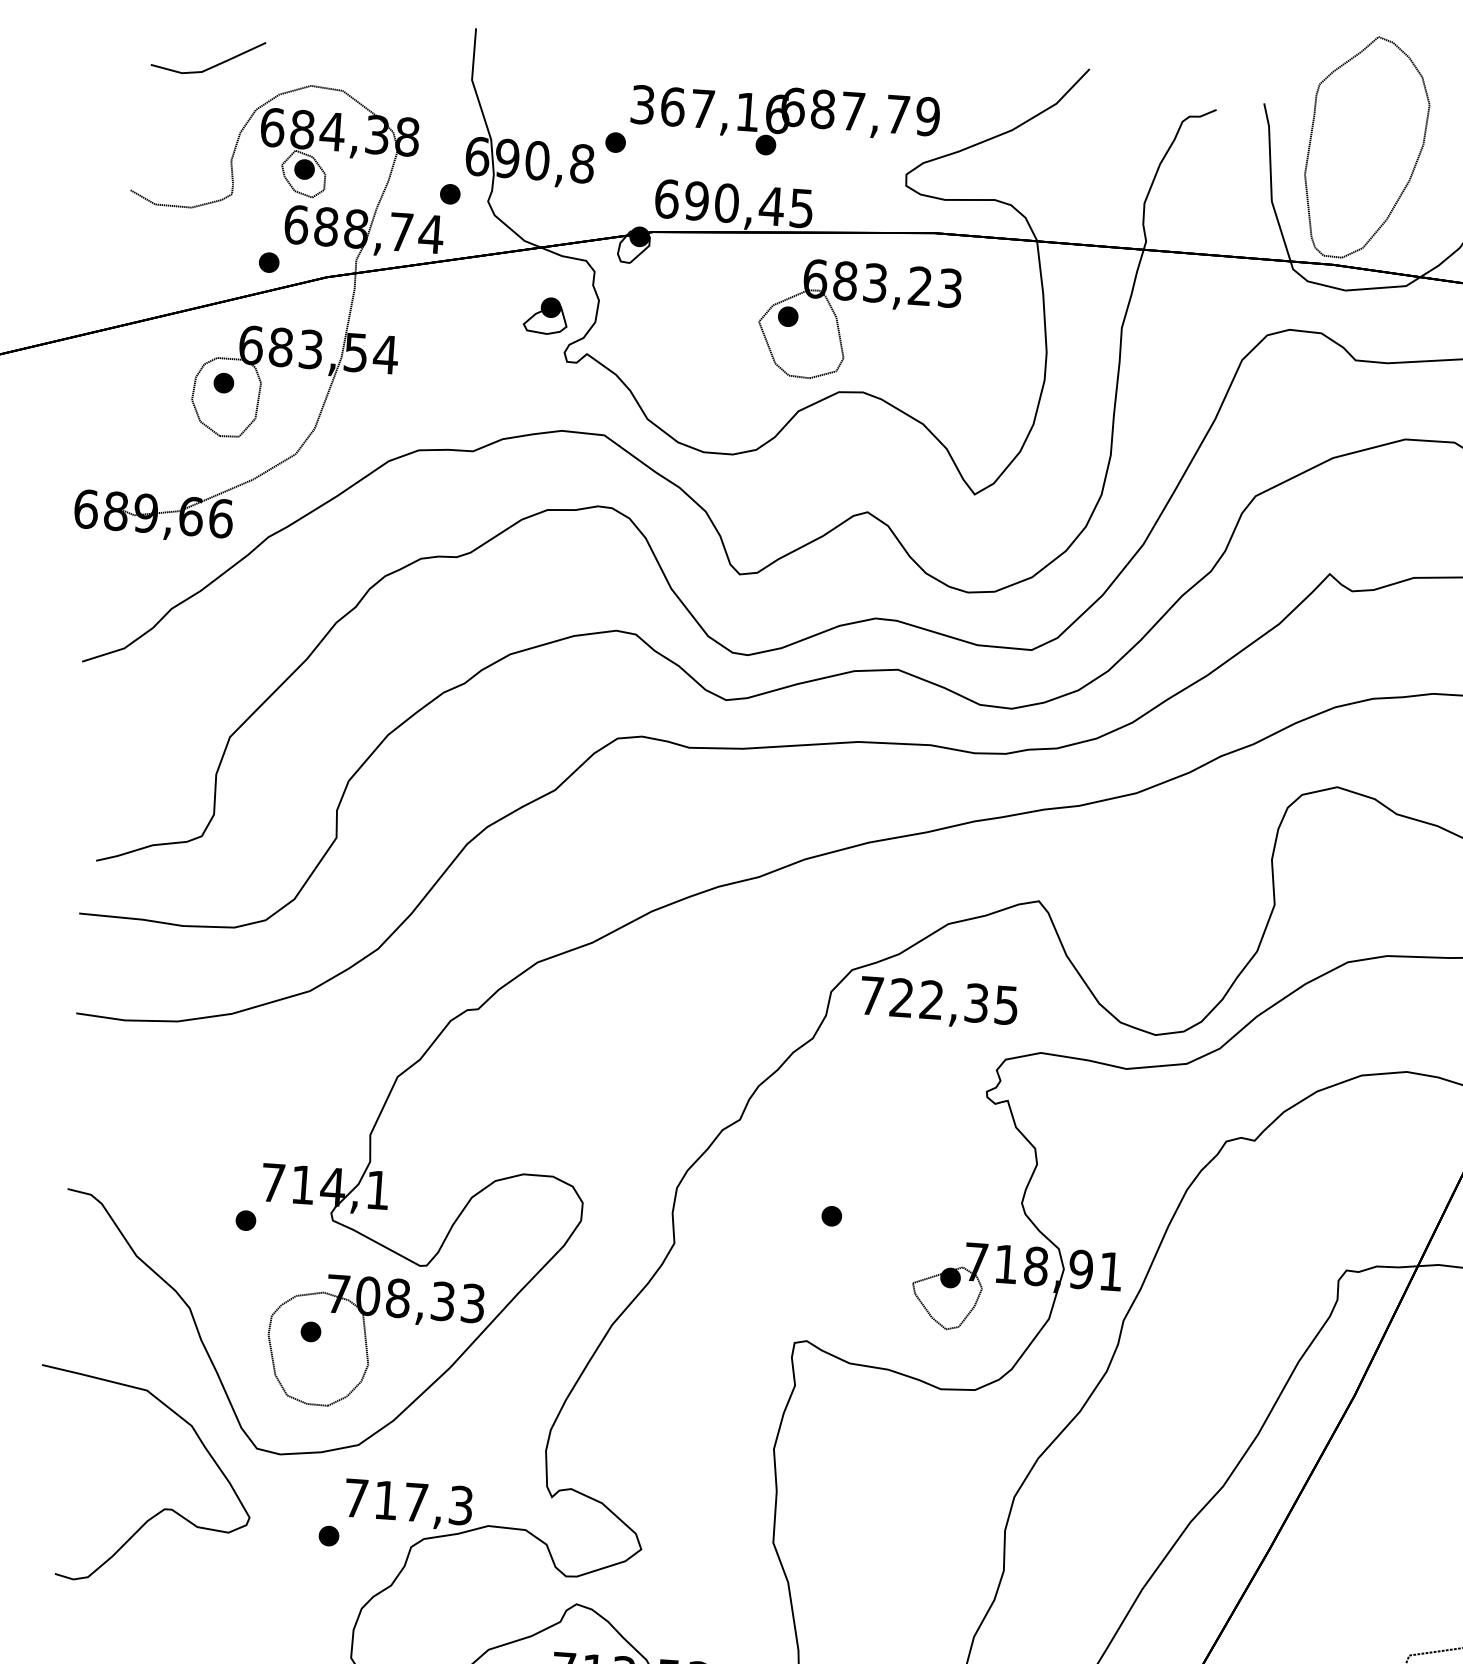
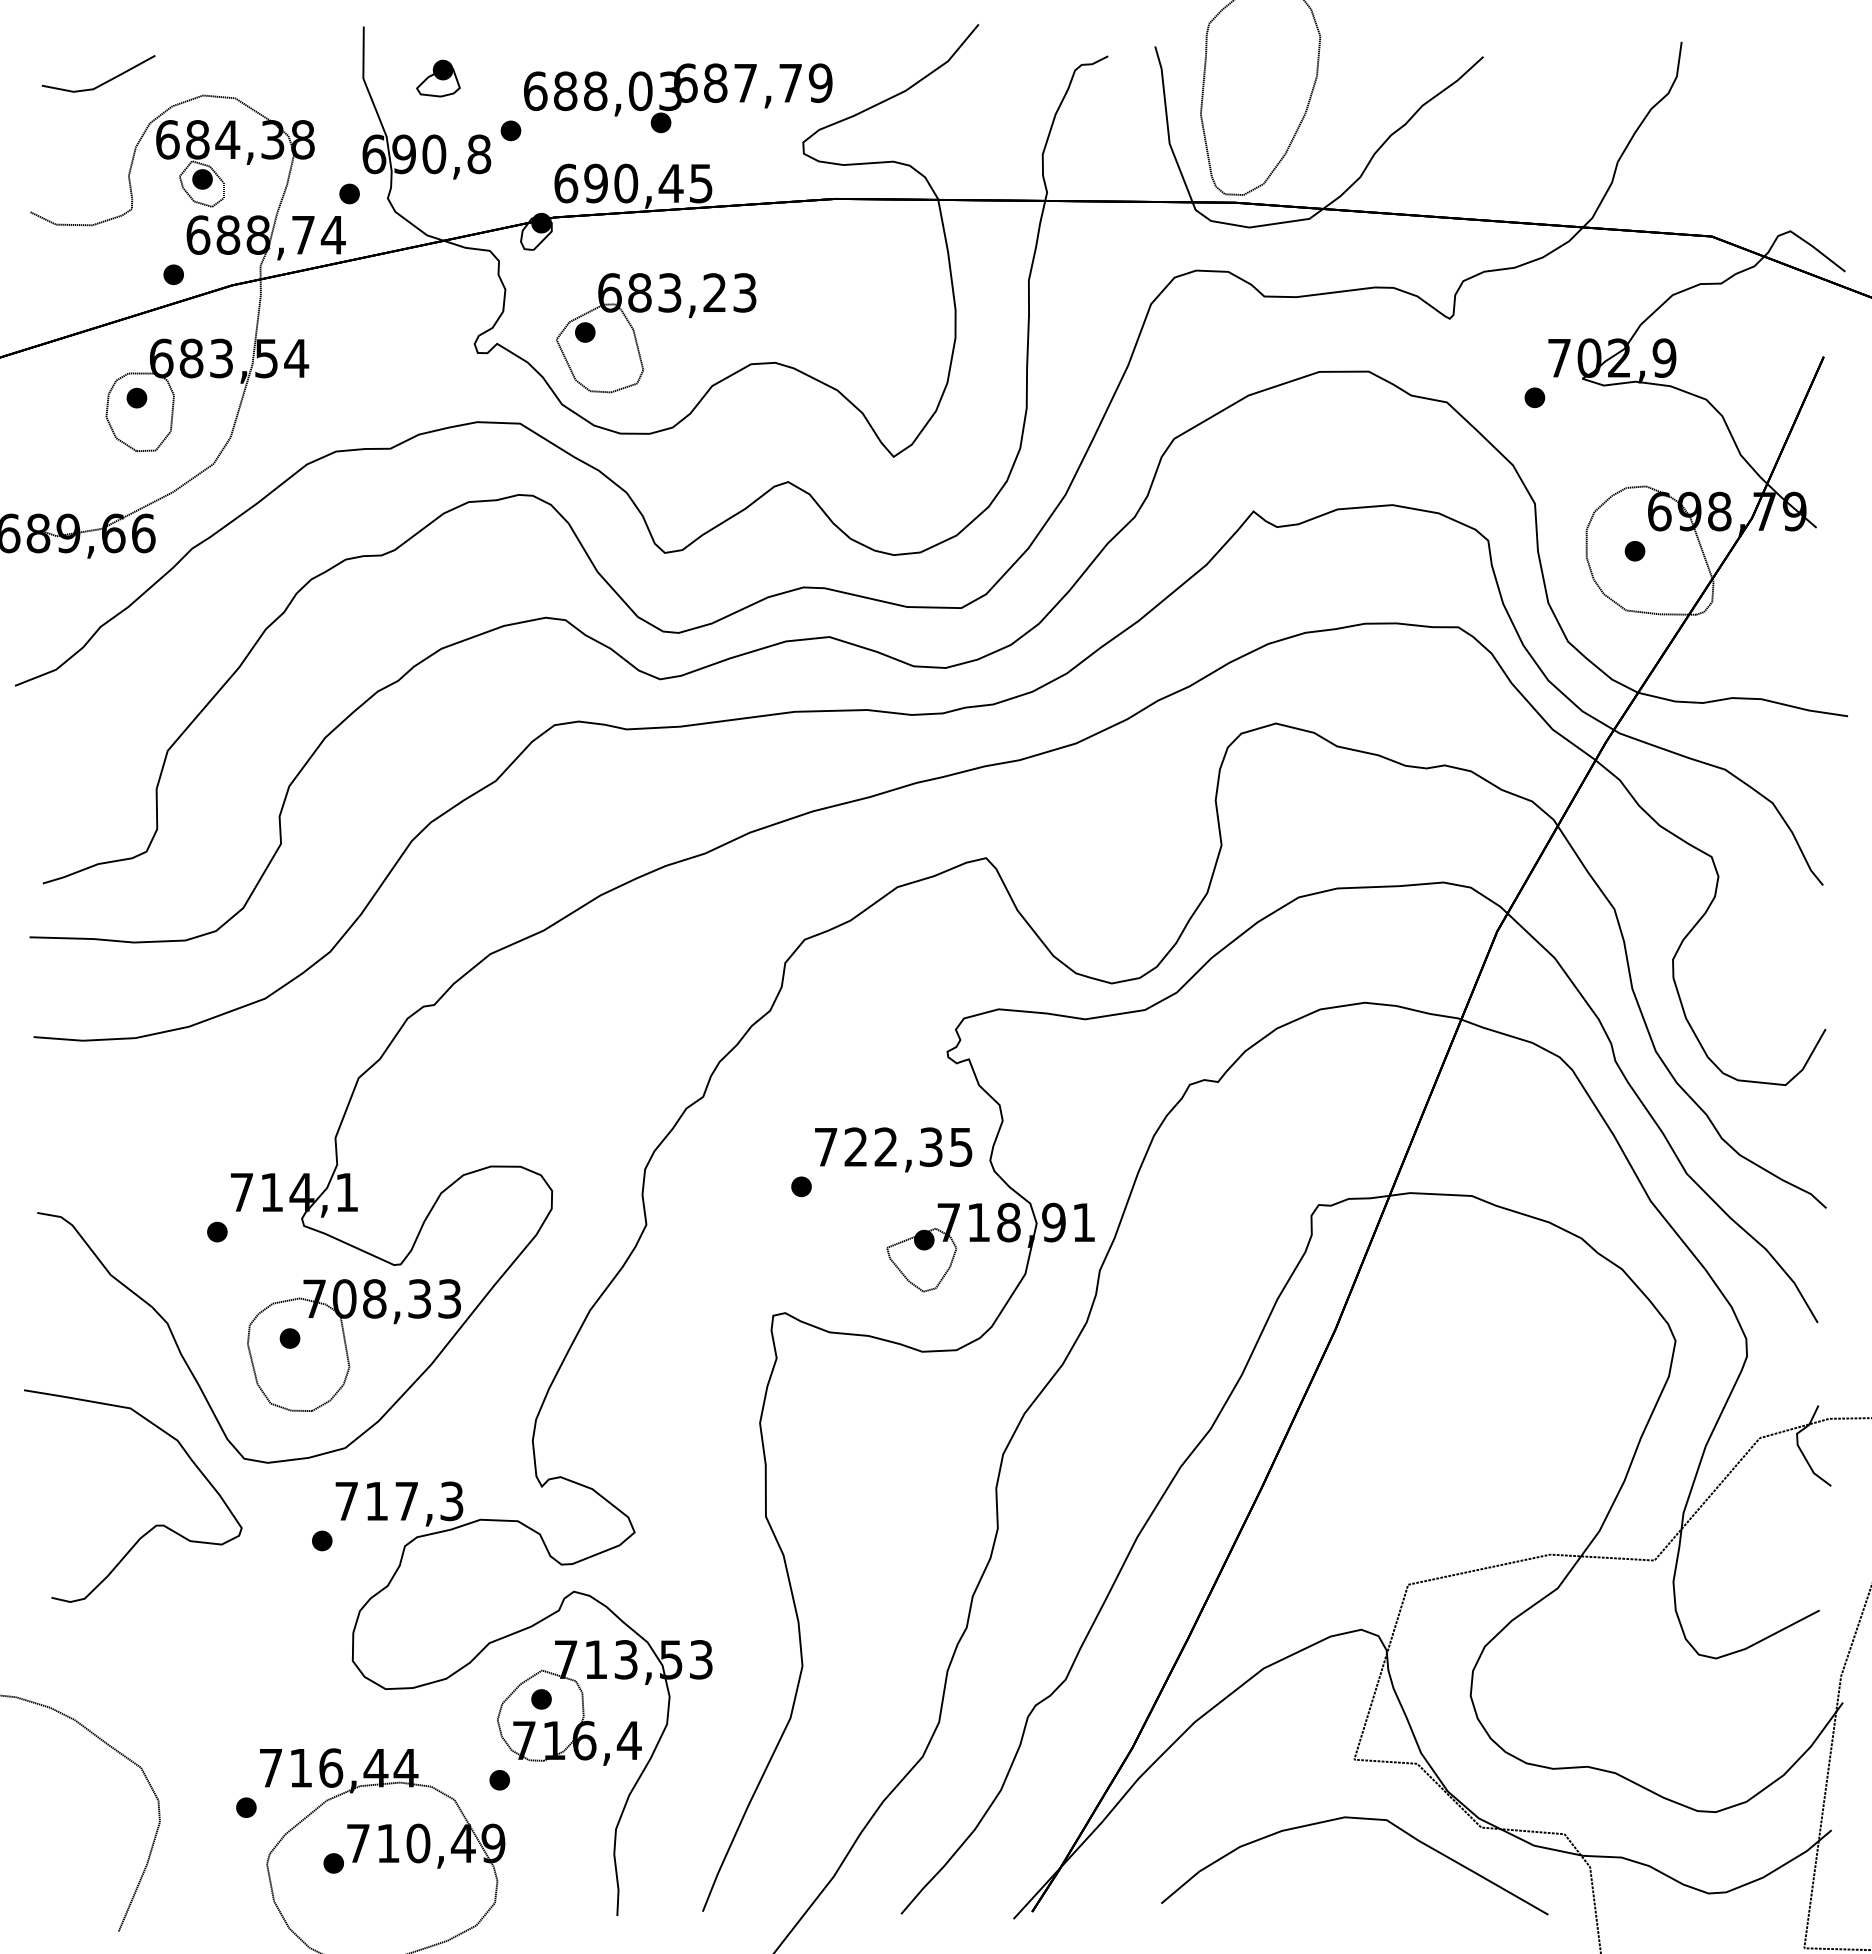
text: (710, 109) -> (603, 91), 367,16 -> 688,03
part: (545, 315) -> (438, 78), moved
part: (838, 326) -> (636, 338), moved
text: (938, 1002) -> (893, 1149), moved

